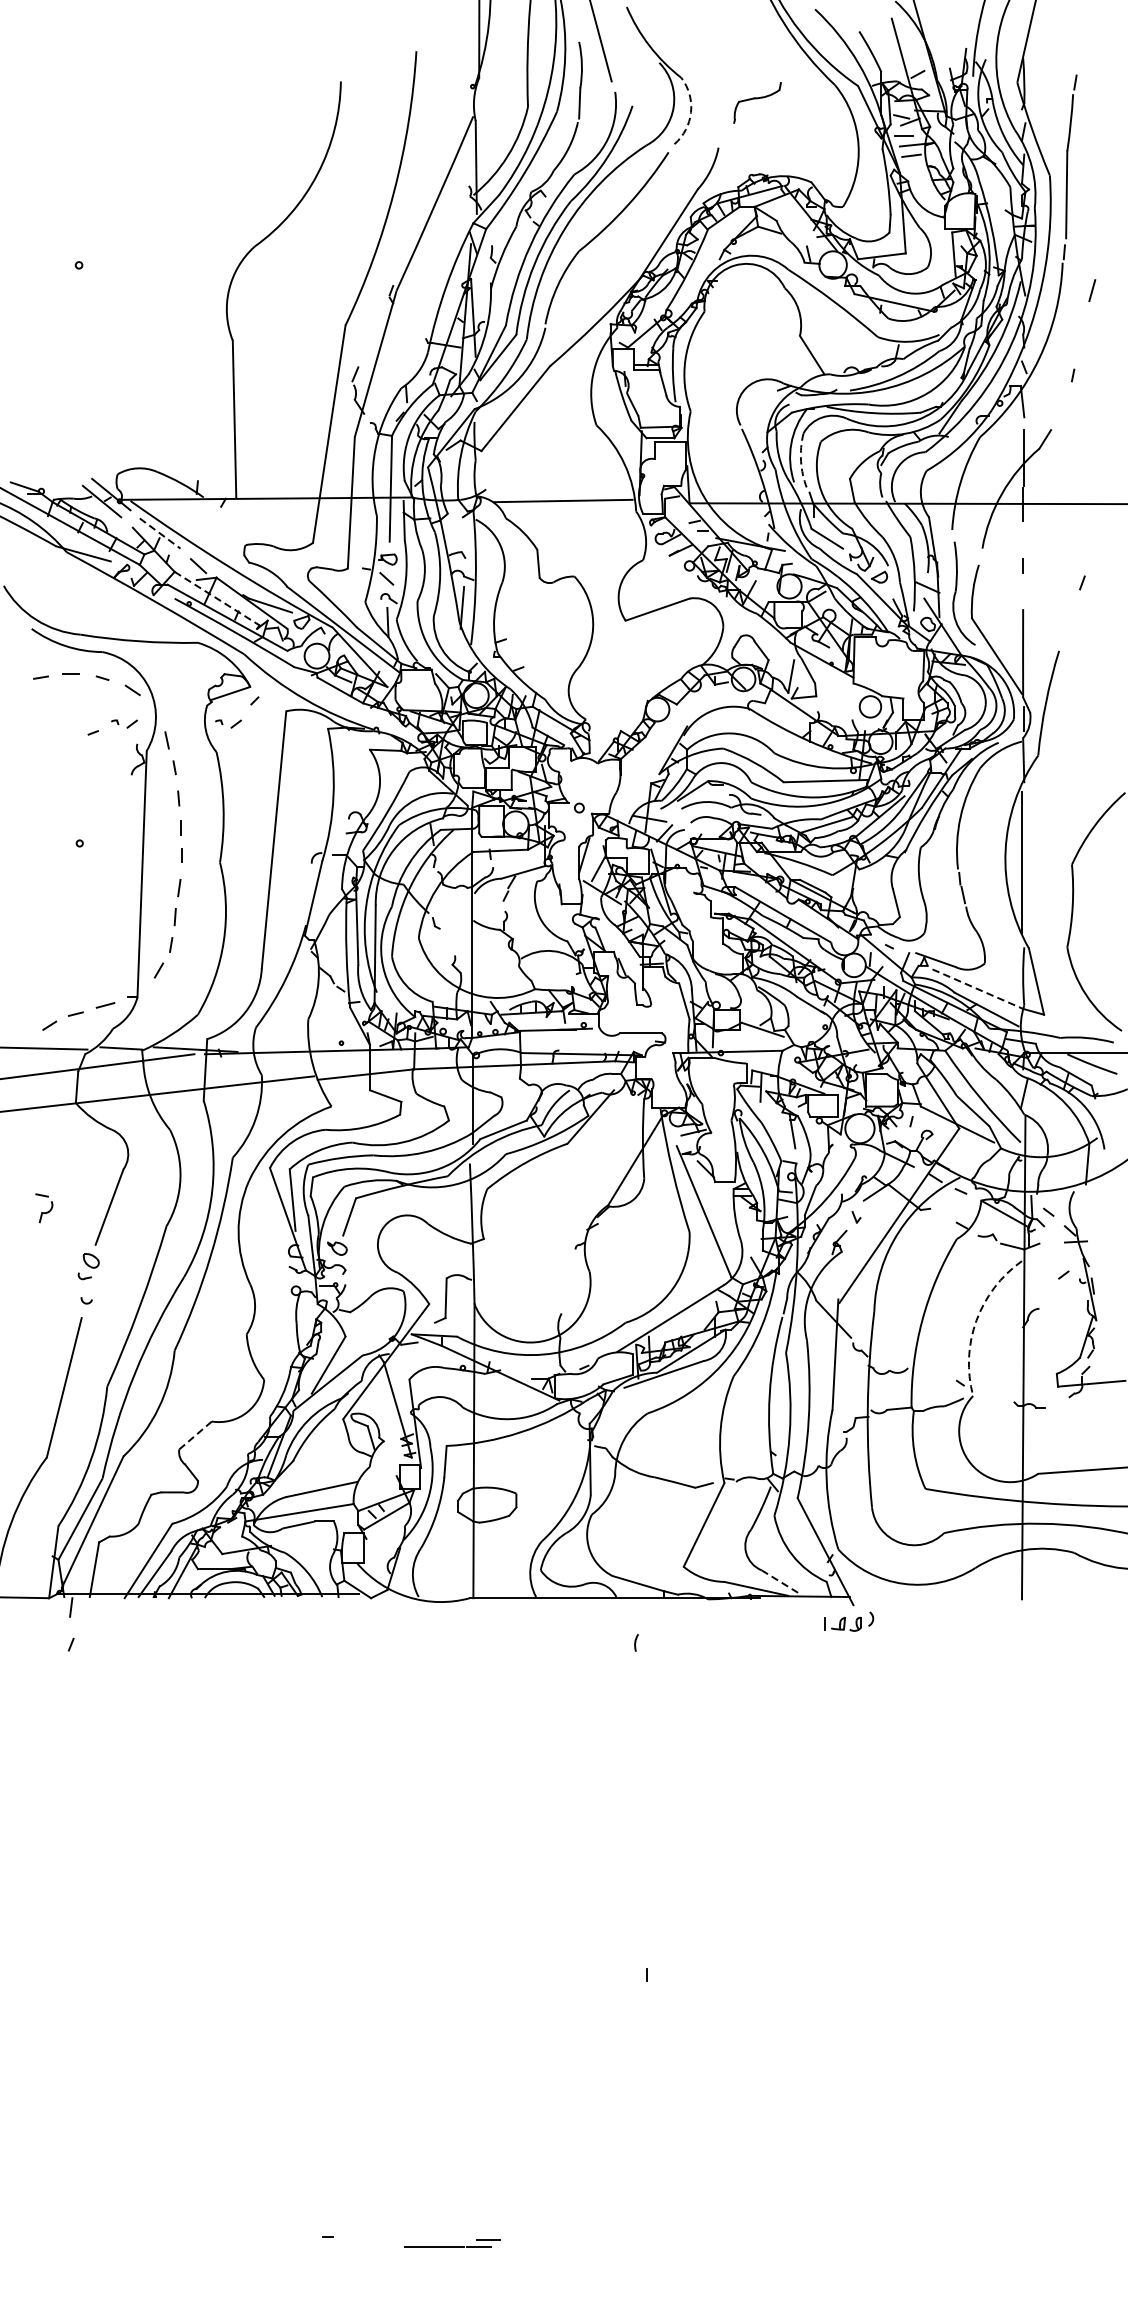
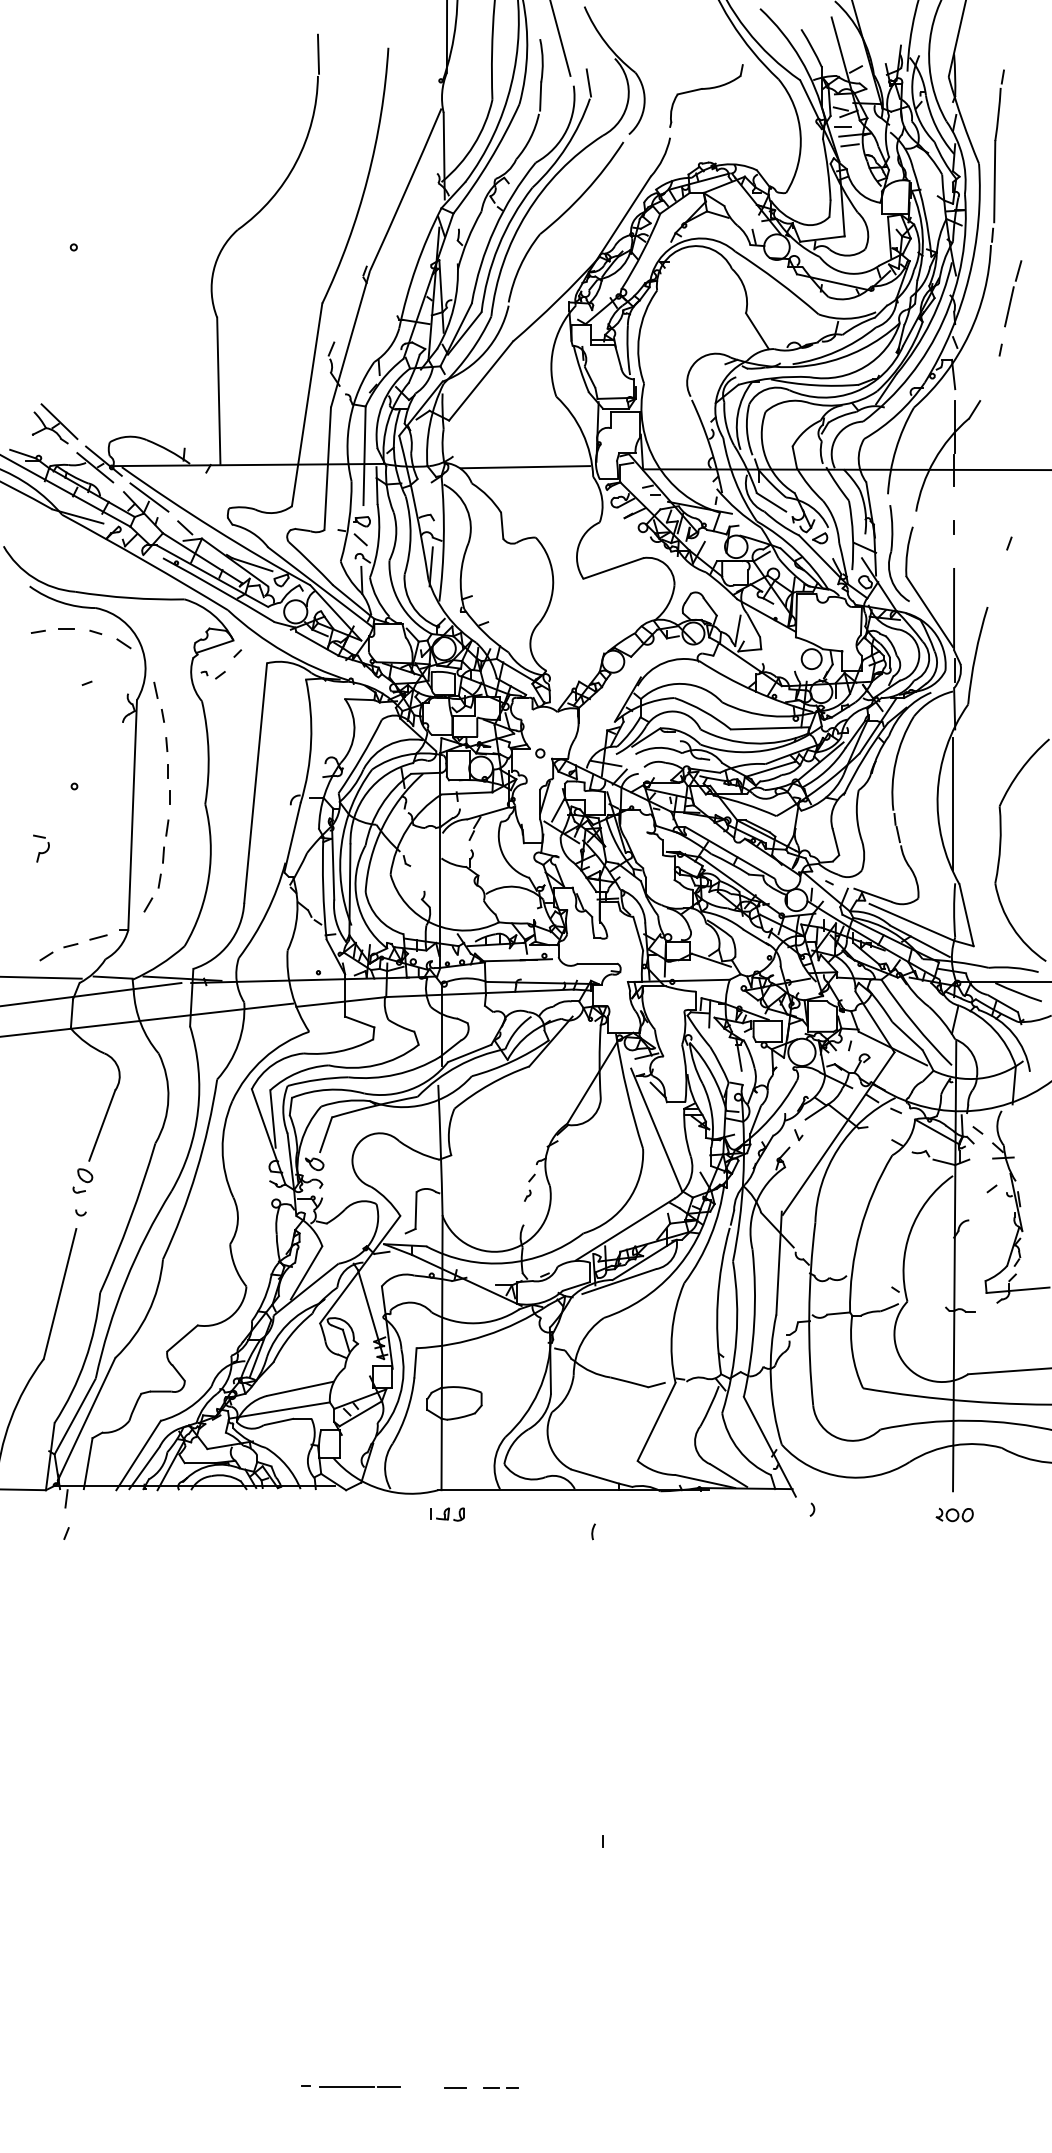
line: (341, 57) -> (318, 53), added
line: (631, 88) -> (588, 82), added
part: (757, 102) -> (706, 95), size x1.67
arc: (691, 112) -> (644, 104), dashed -> solid
line: (1082, 328) -> (1009, 306), added
part: (58, 454) -> (54, 423), added
arc: (801, 461) -> (747, 430), dashed -> solid
line: (160, 533) -> (149, 497), dashed -> solid
line: (217, 598) -> (202, 558), dashed -> solid
part: (123, 723) -> (115, 674), removed
line: (978, 989) -> (912, 922), dashed -> solid
part: (44, 1208) -> (41, 848), moved
part: (567, 1273) -> (529, 1187), added
arc: (976, 1320) -> (910, 1231), dashed -> solid
line: (195, 1435) -> (182, 1338), dashed -> solid
line: (781, 1582) -> (728, 1475), dashed -> solid
part: (843, 1624) -> (447, 1514), moved
part: (1023, 1624) -> (954, 1514), added
line: (535, 2238) -> (499, 2087), added
line: (447, 2246) -> (359, 2086), moved

